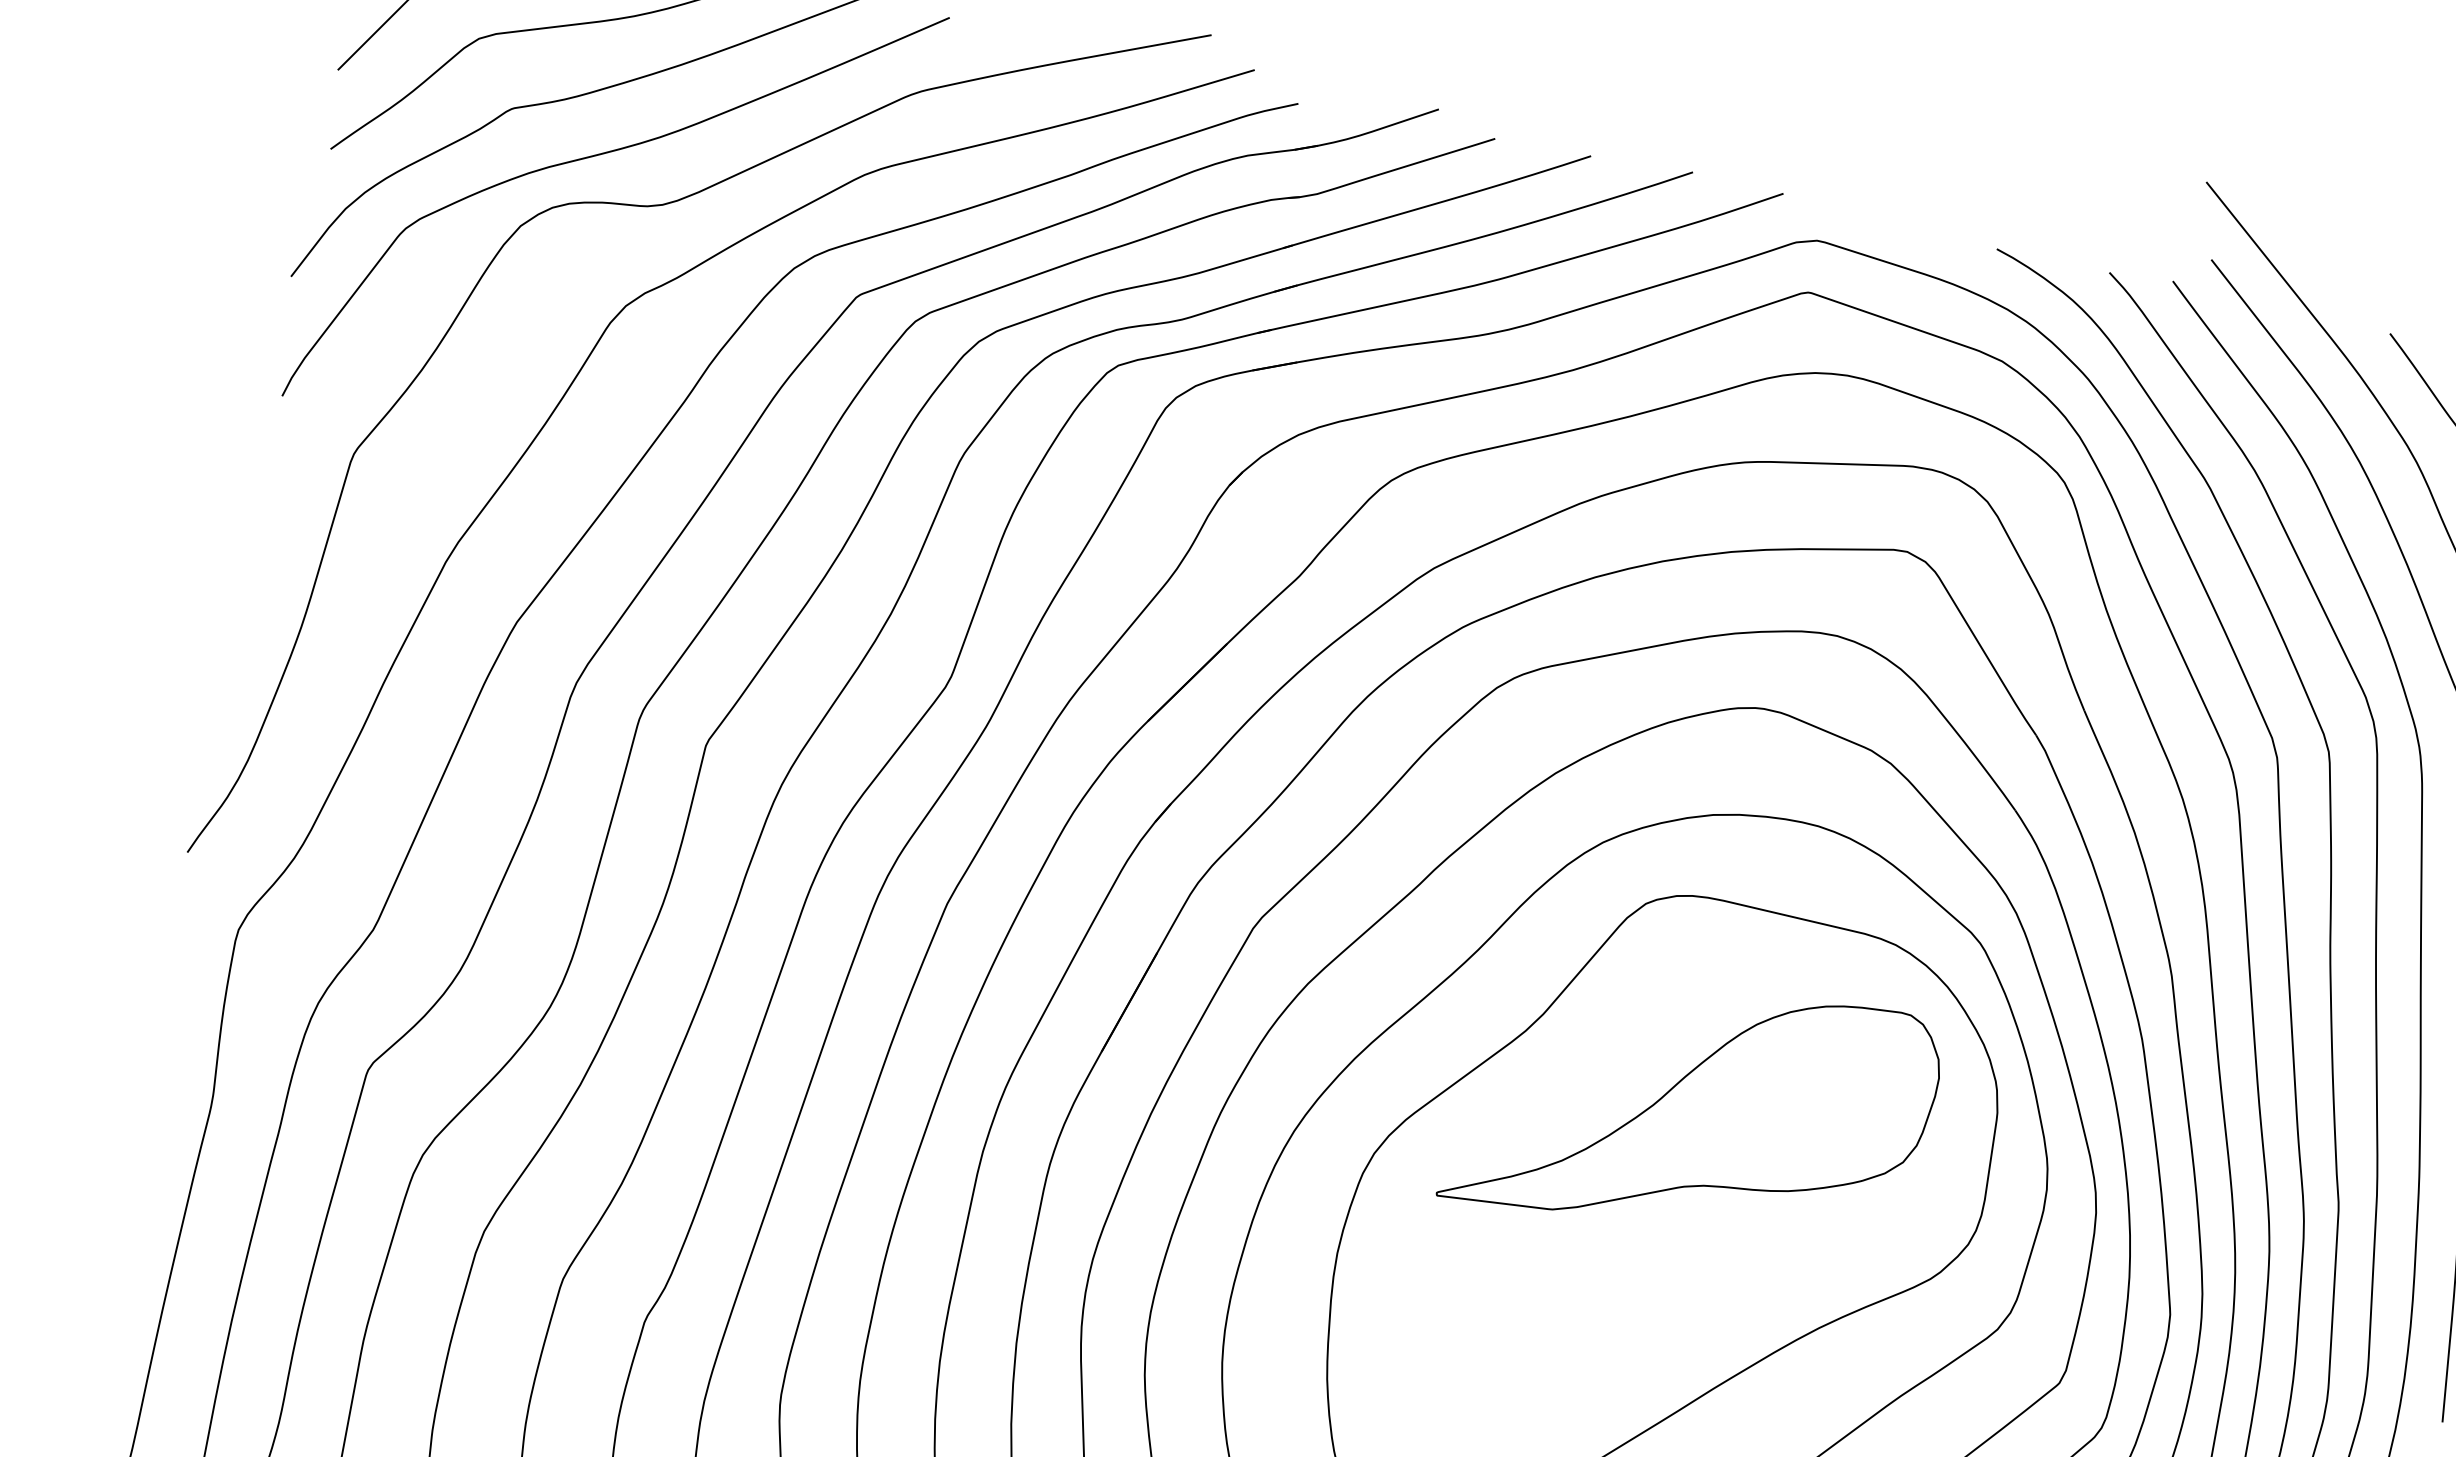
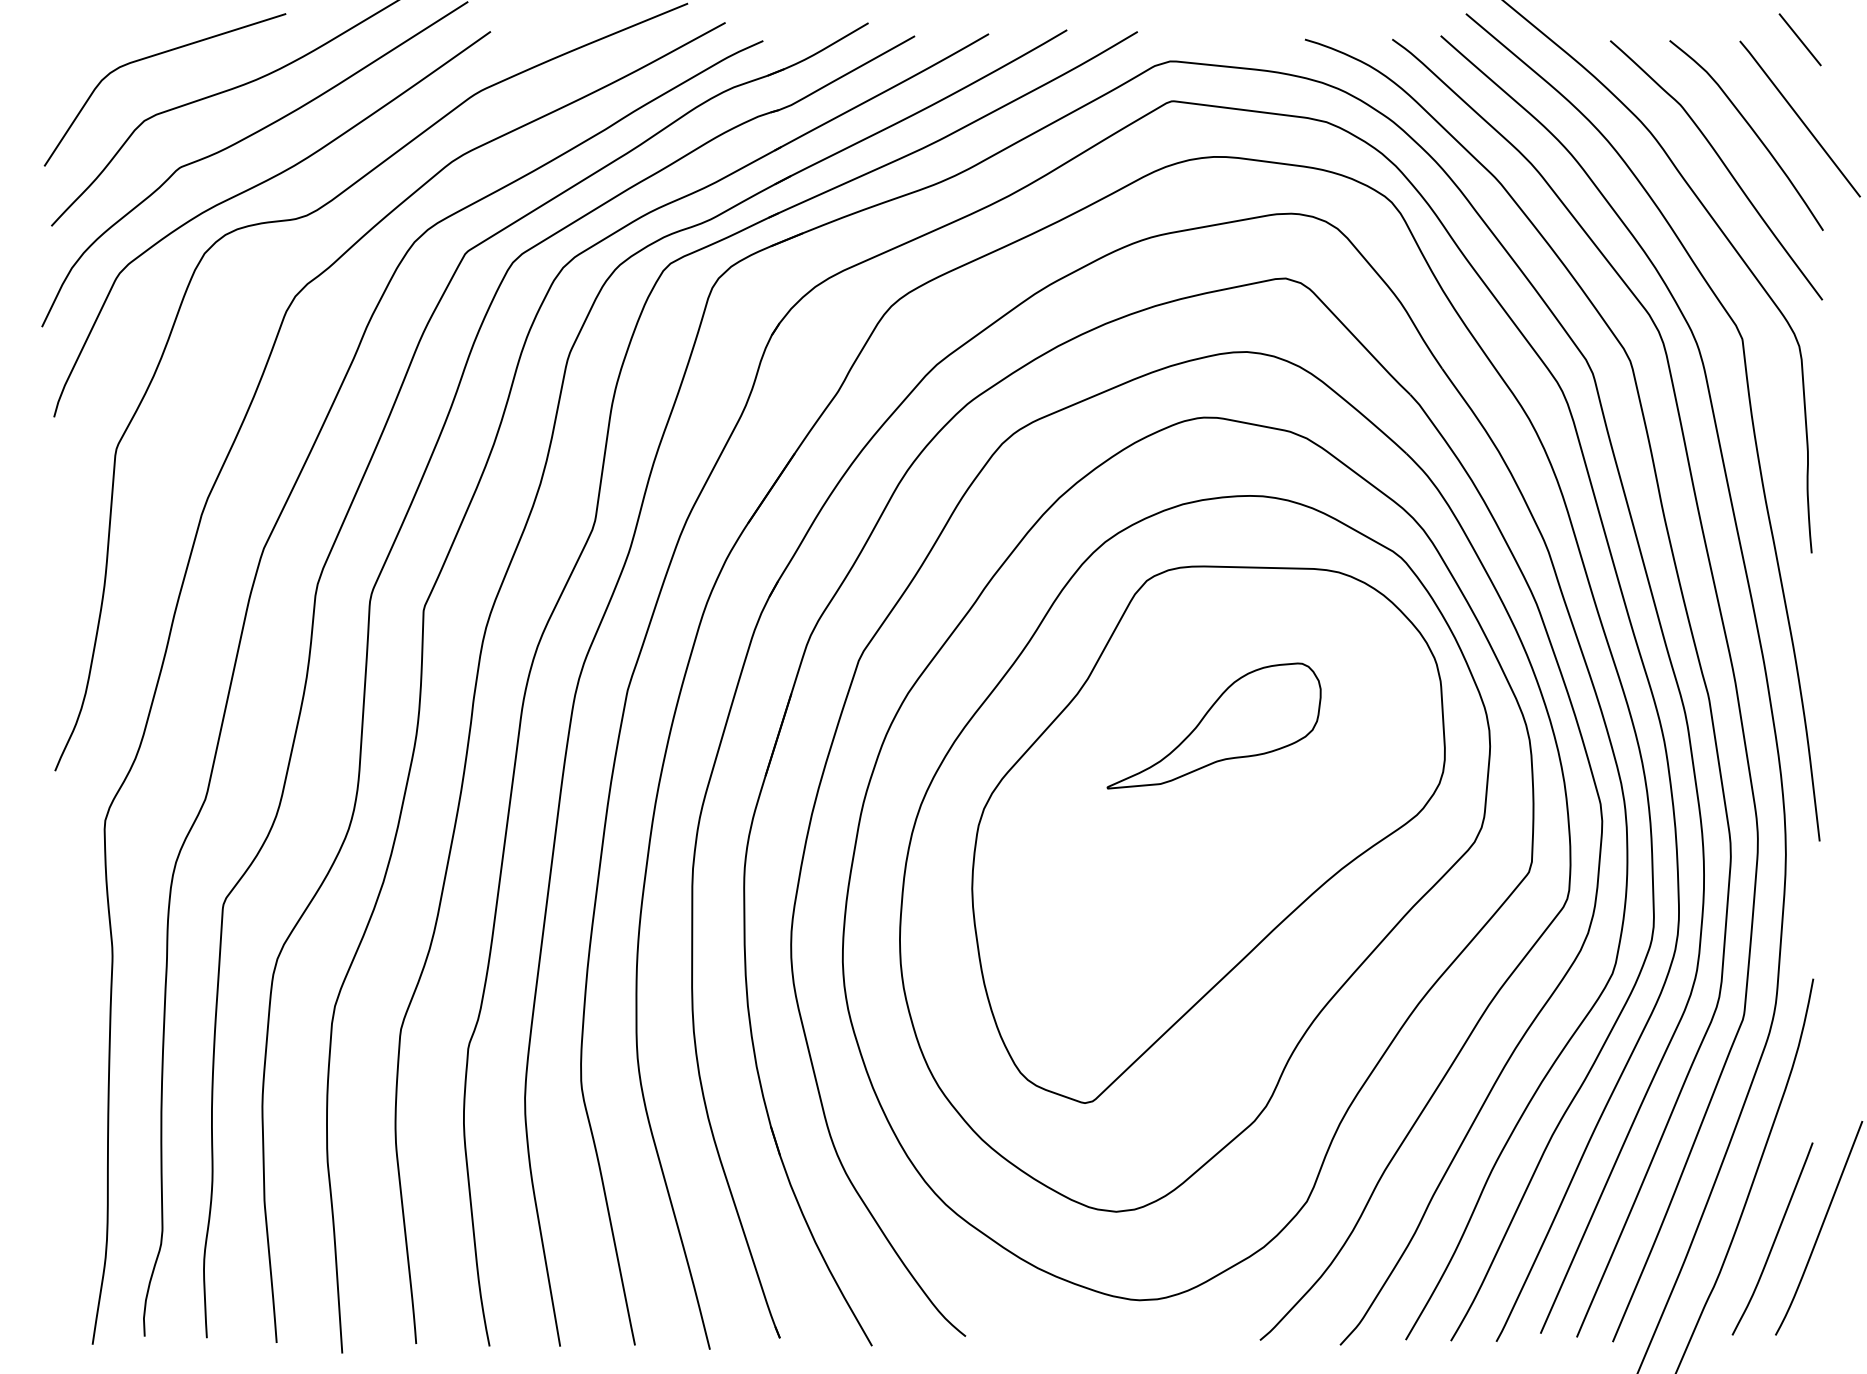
part: (1692, 1108) -> (1213, 725), size x0.6

